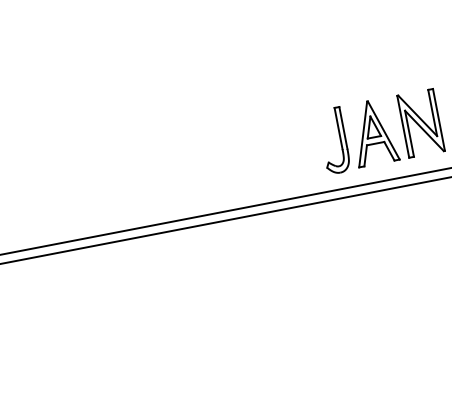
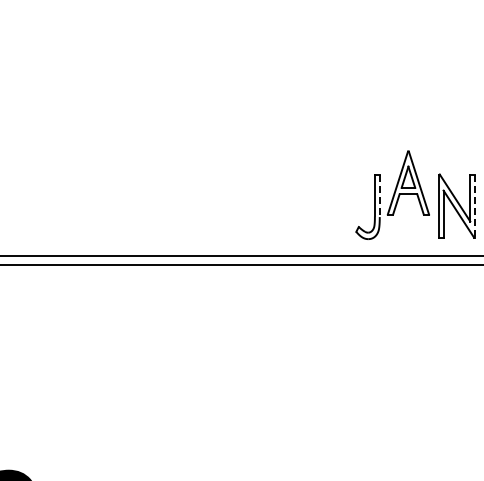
line: (439, 120) -> (475, 206), solid -> dashed
line: (343, 128) -> (379, 196), solid -> dashed
part: (372, 132) -> (407, 182), moved

